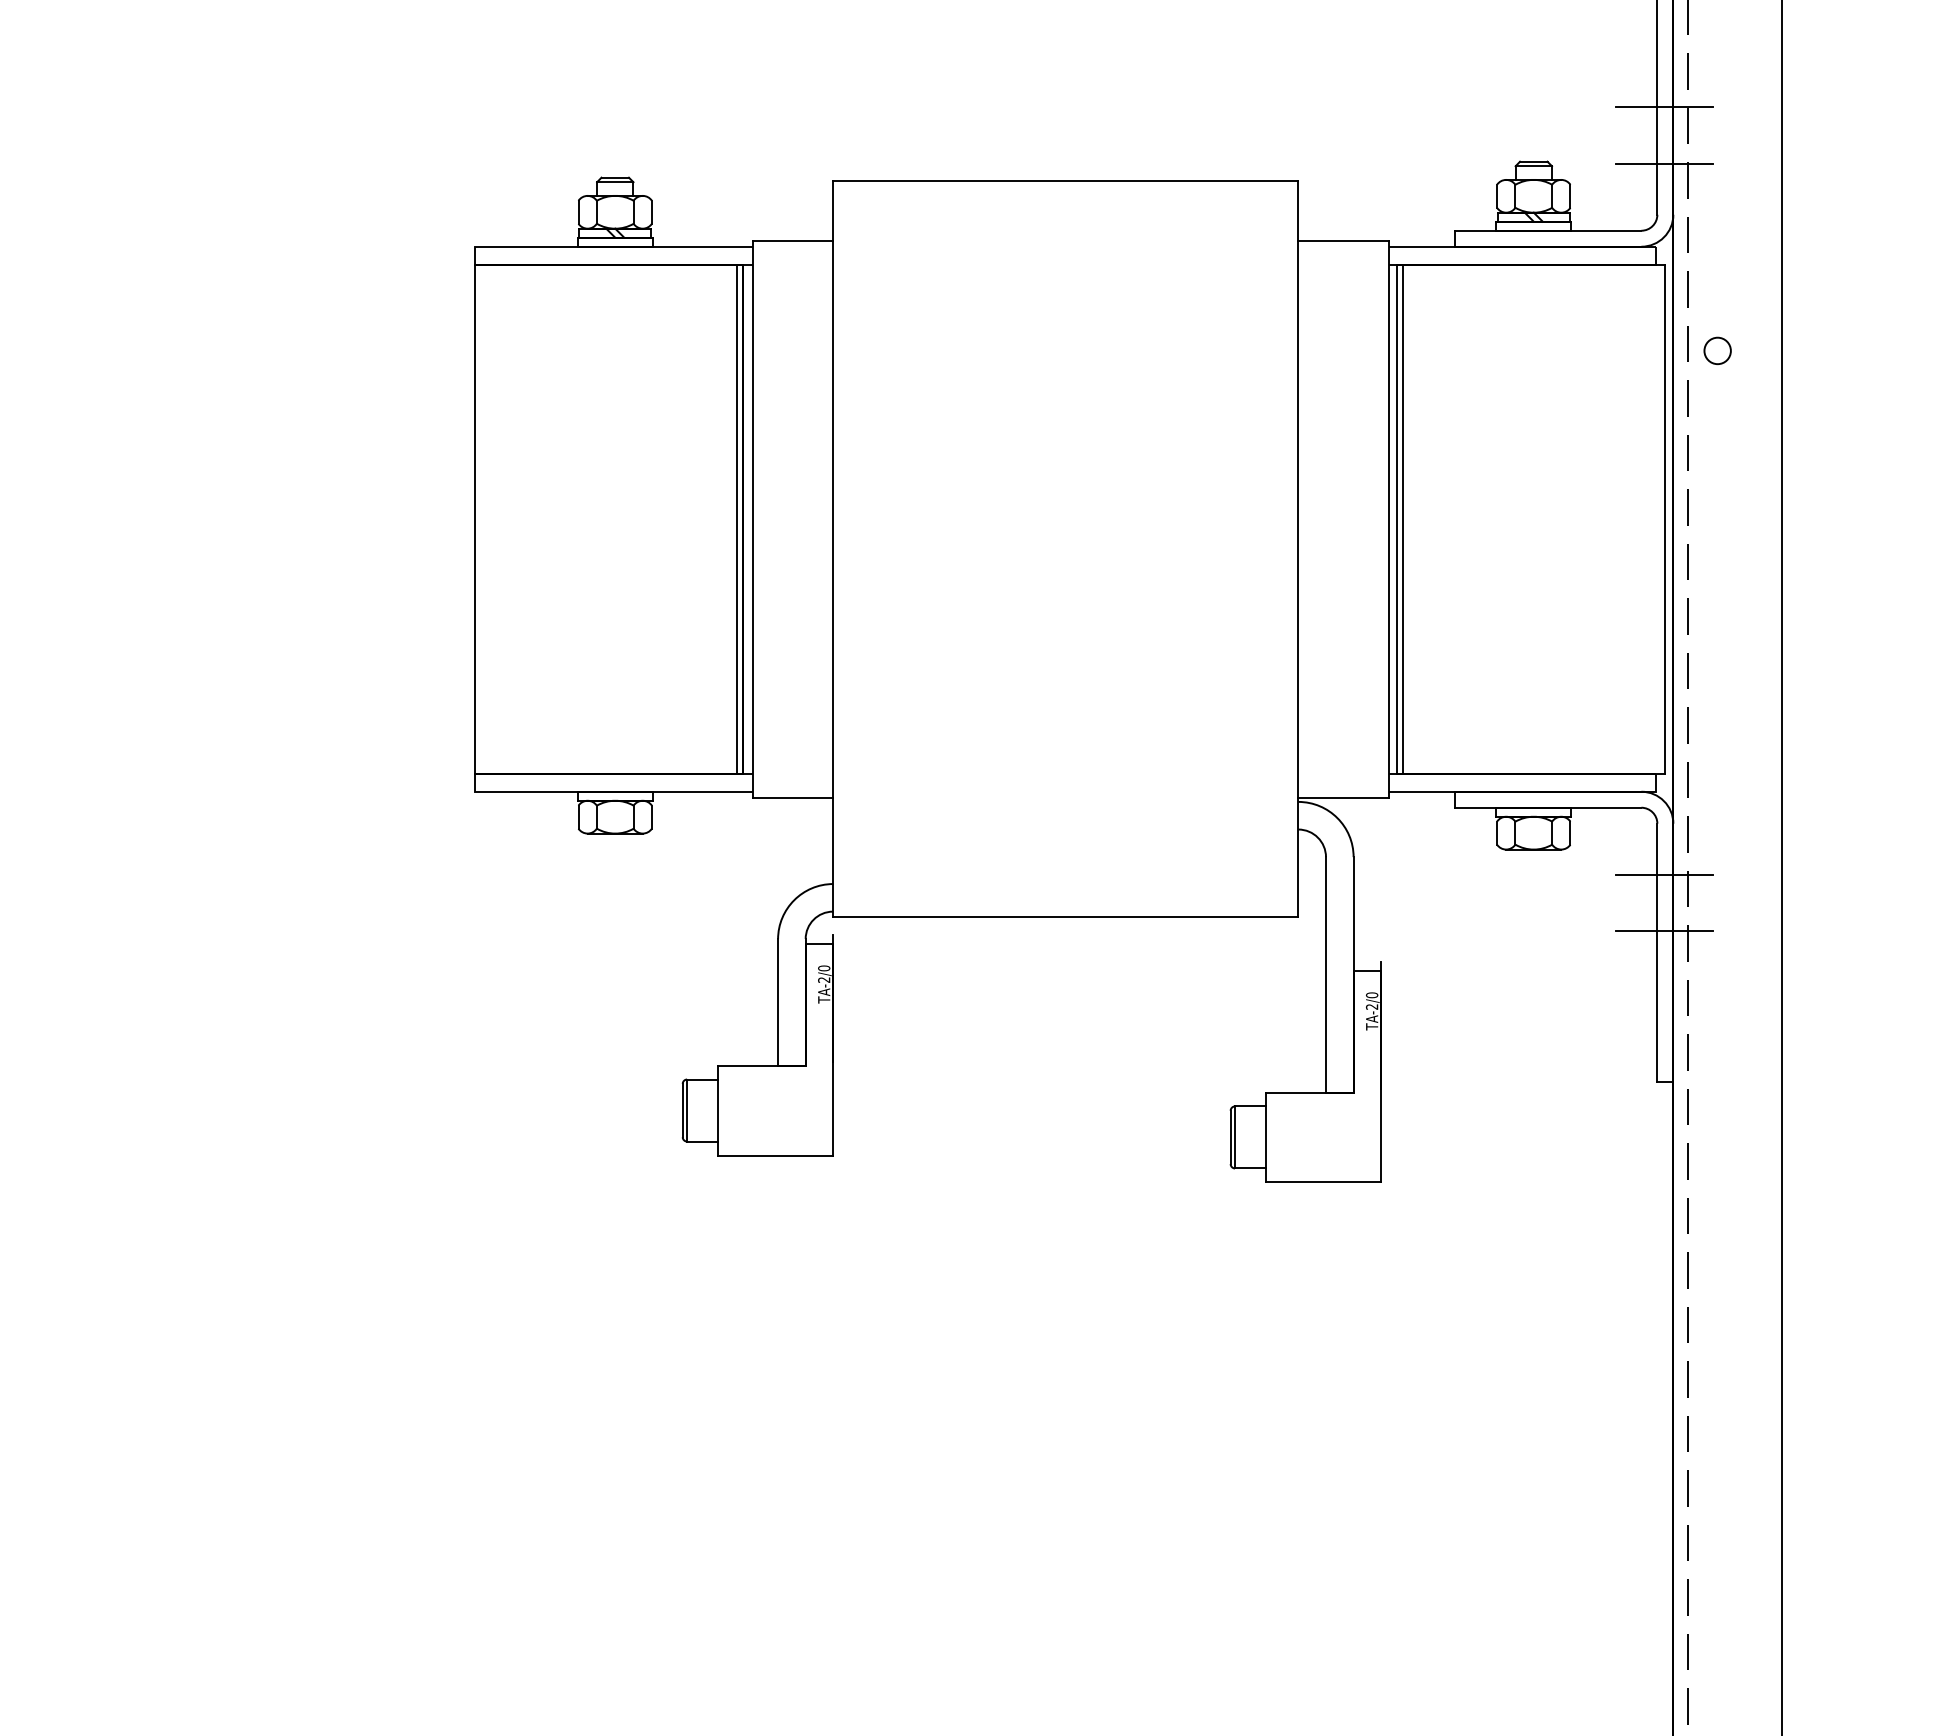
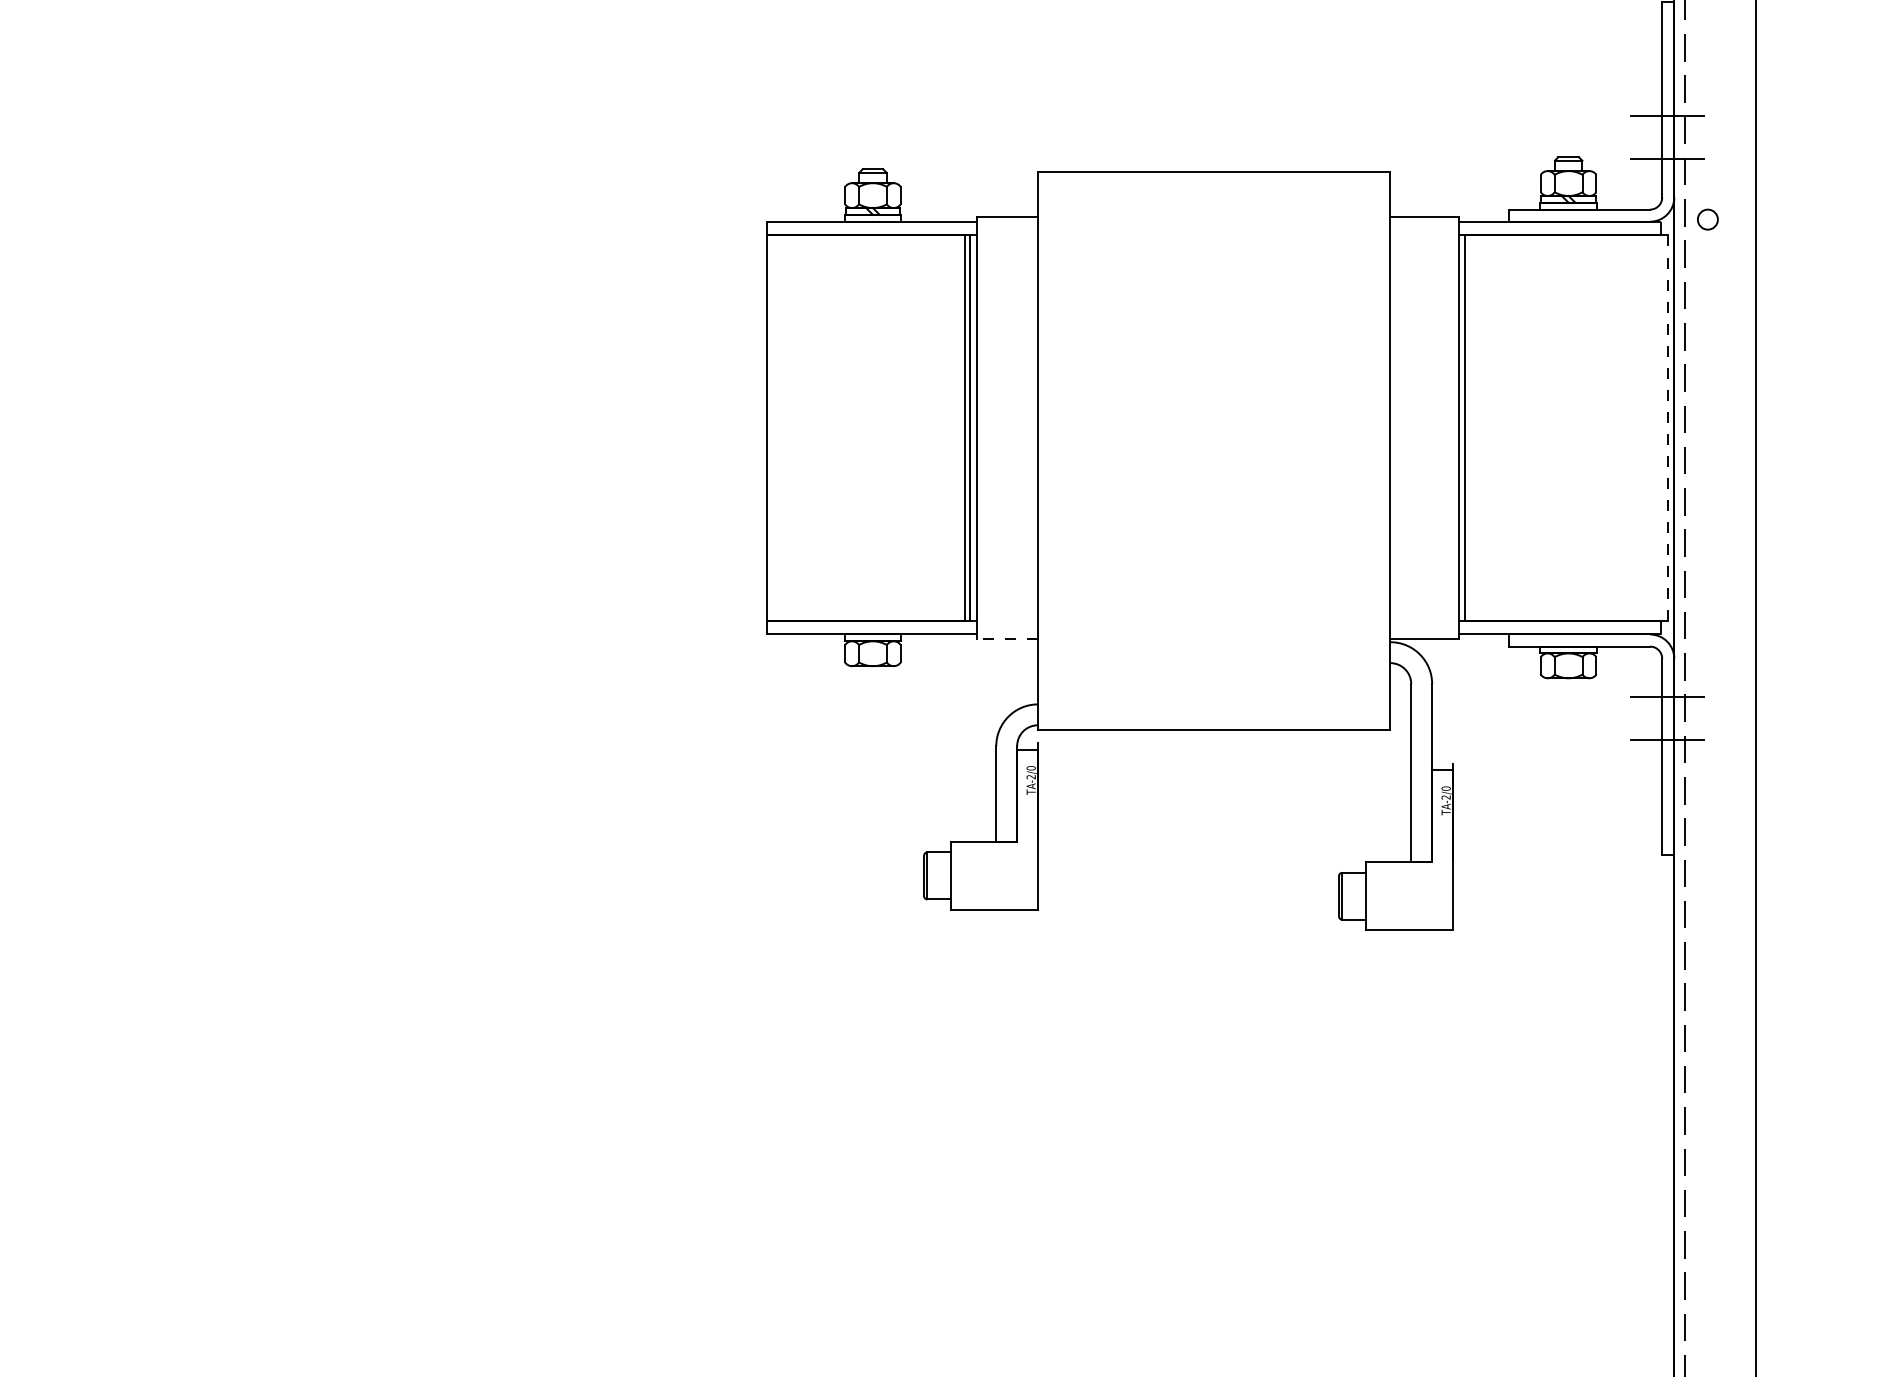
circle: (1717, 350) -> (1707, 219), moved
line: (1402, 518) -> (1469, 427), removed
line: (1664, 519) -> (1667, 428), solid -> dashed
line: (792, 797) -> (1007, 638), solid -> dashed

